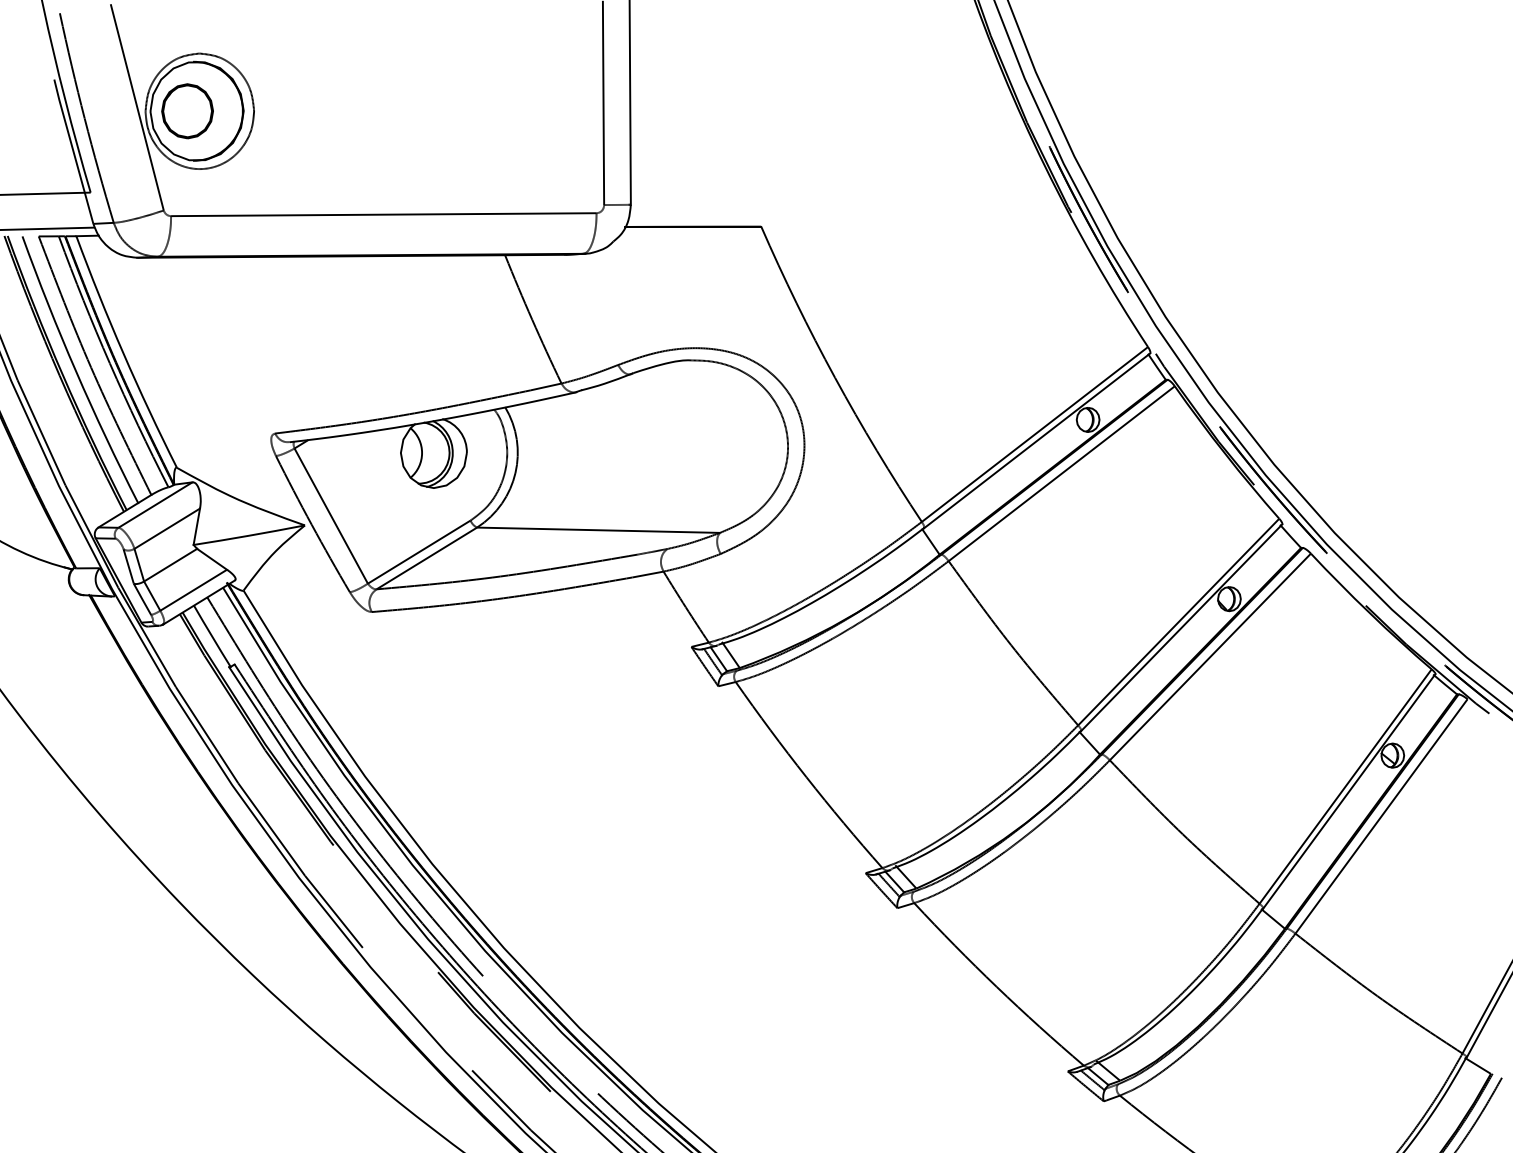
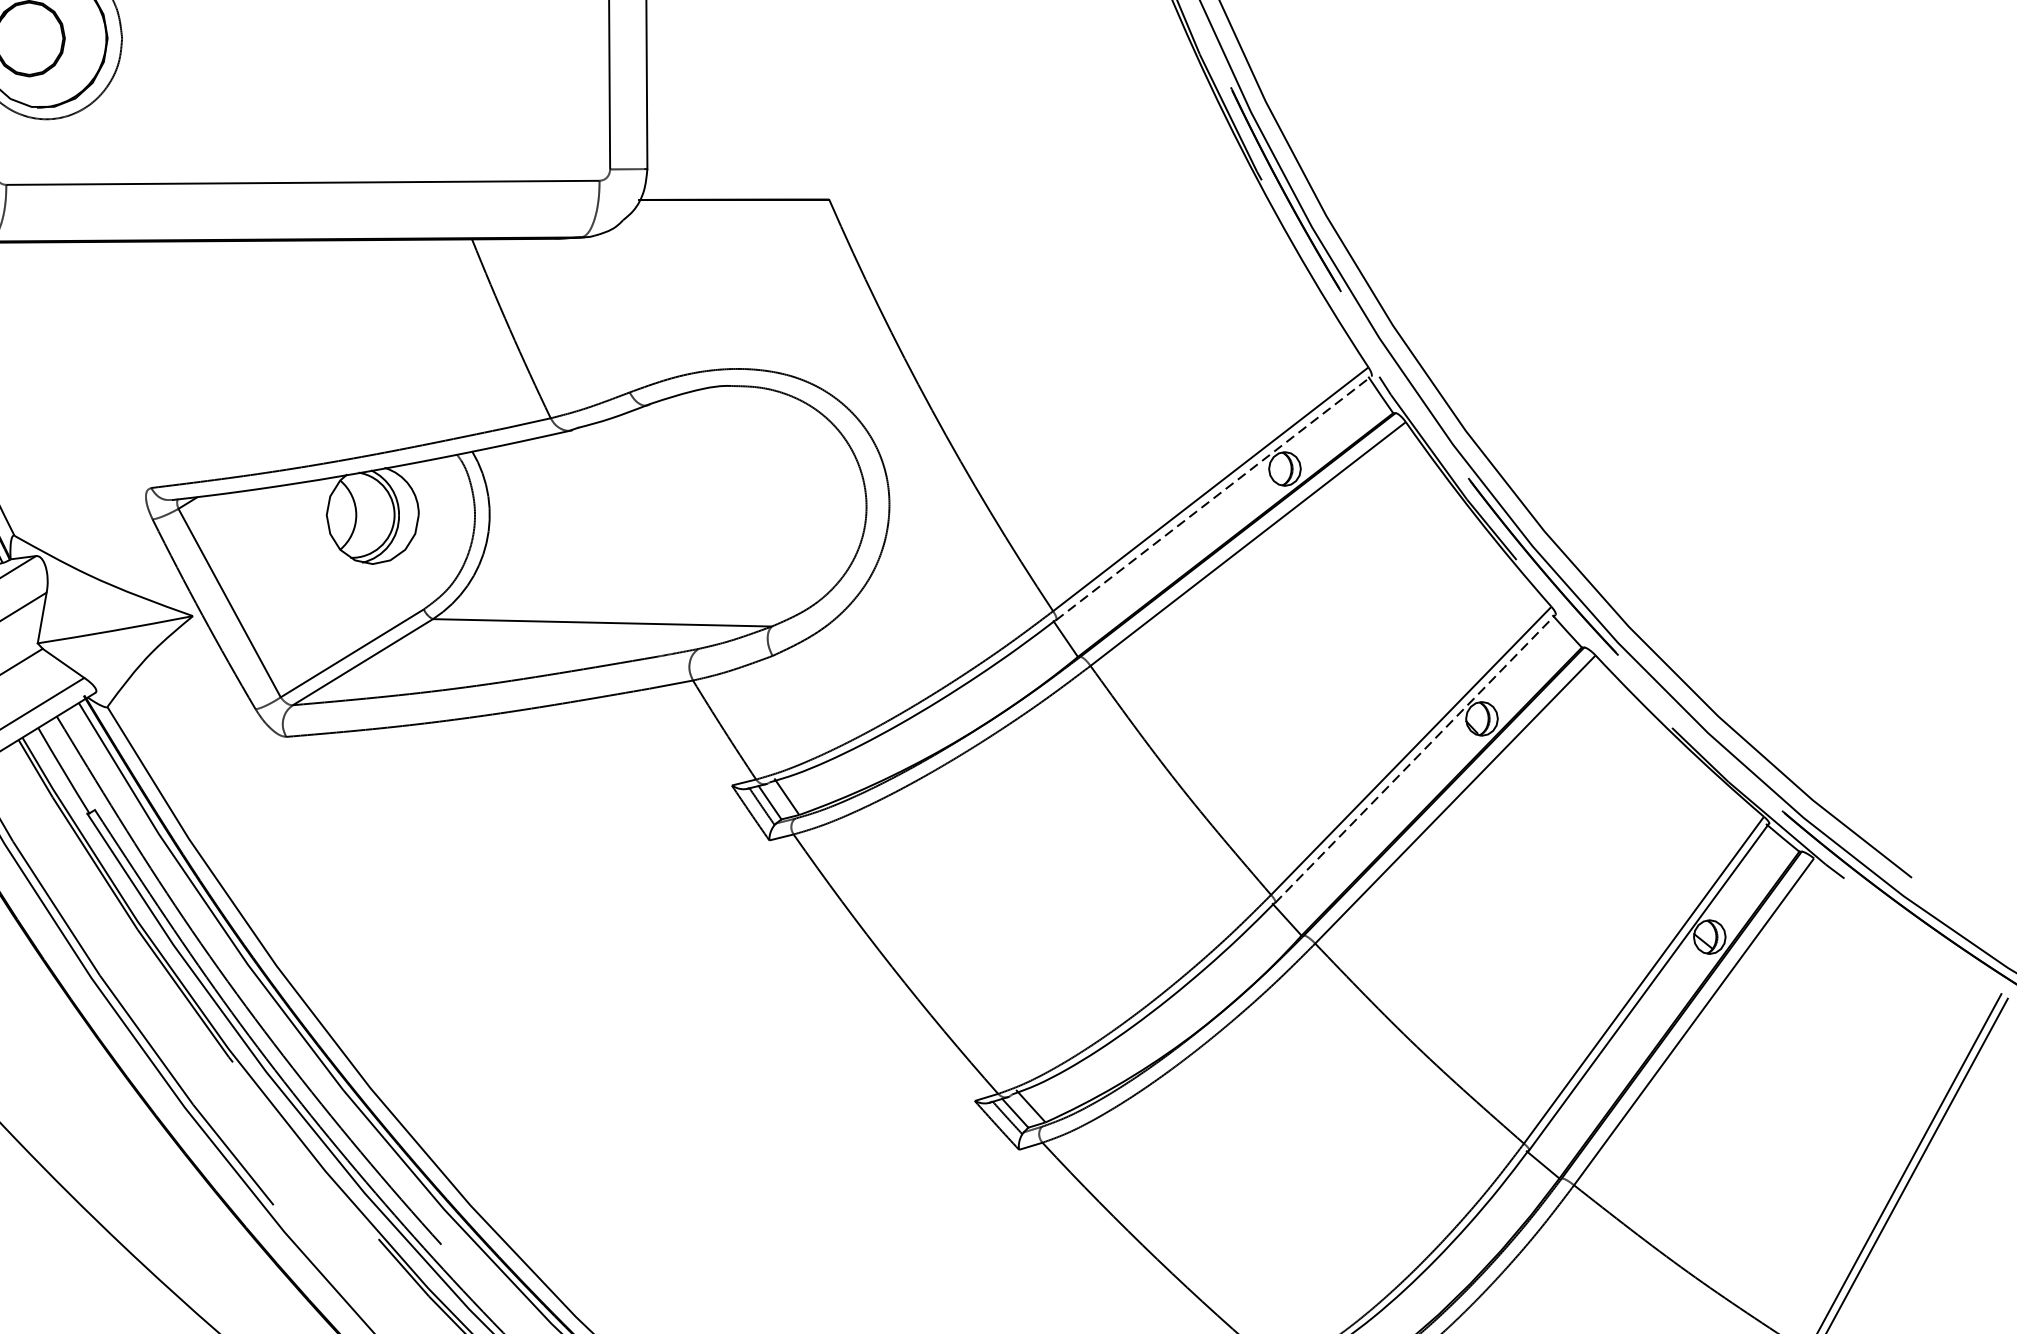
line: (1037, 440) -> (1214, 497), solid -> dashed
line: (1181, 627) -> (1415, 758), solid -> dashed

